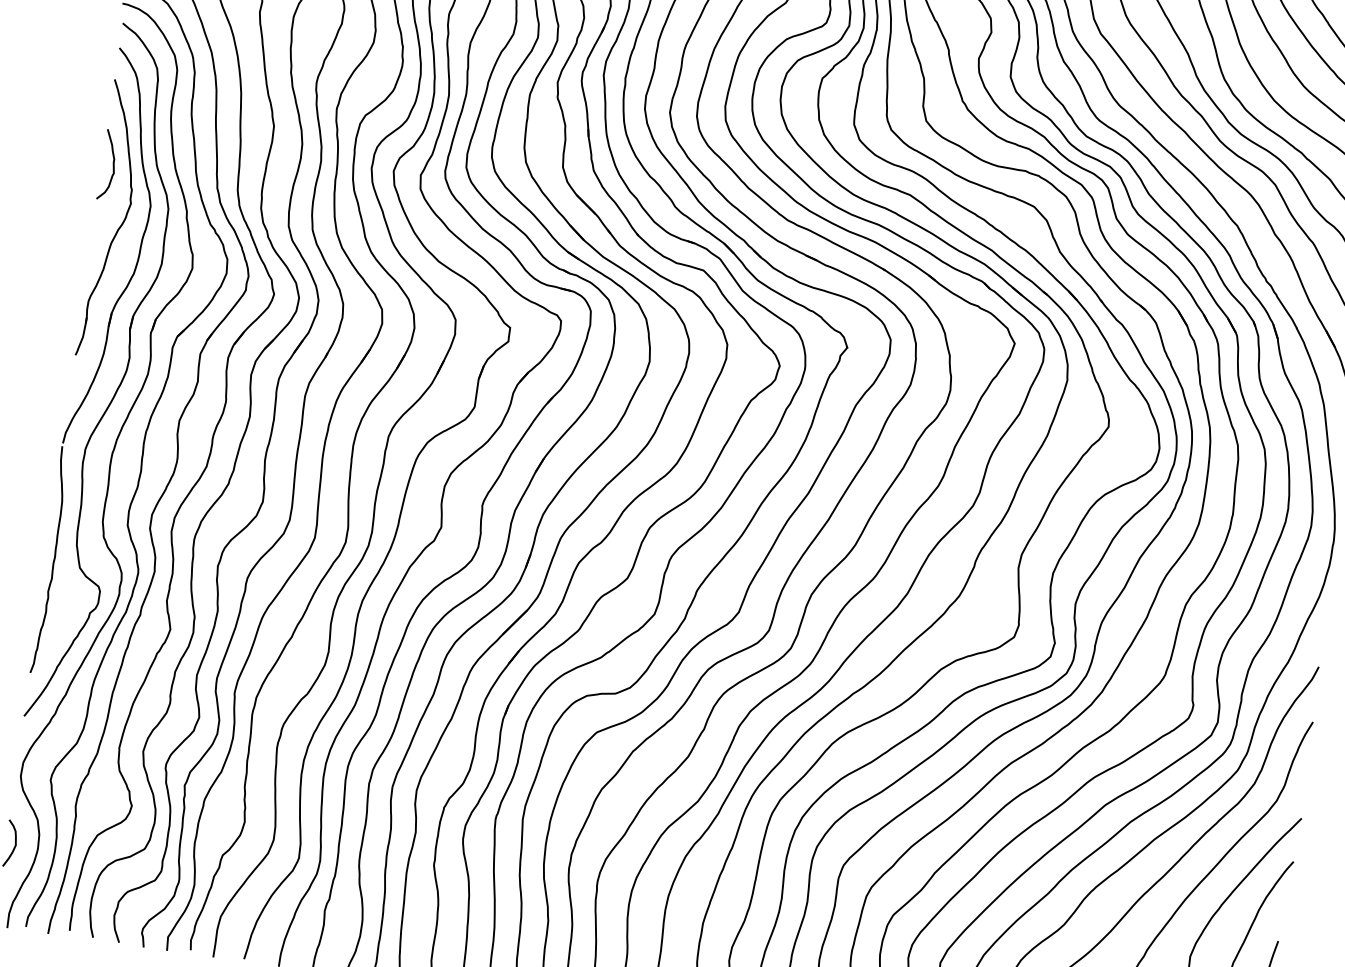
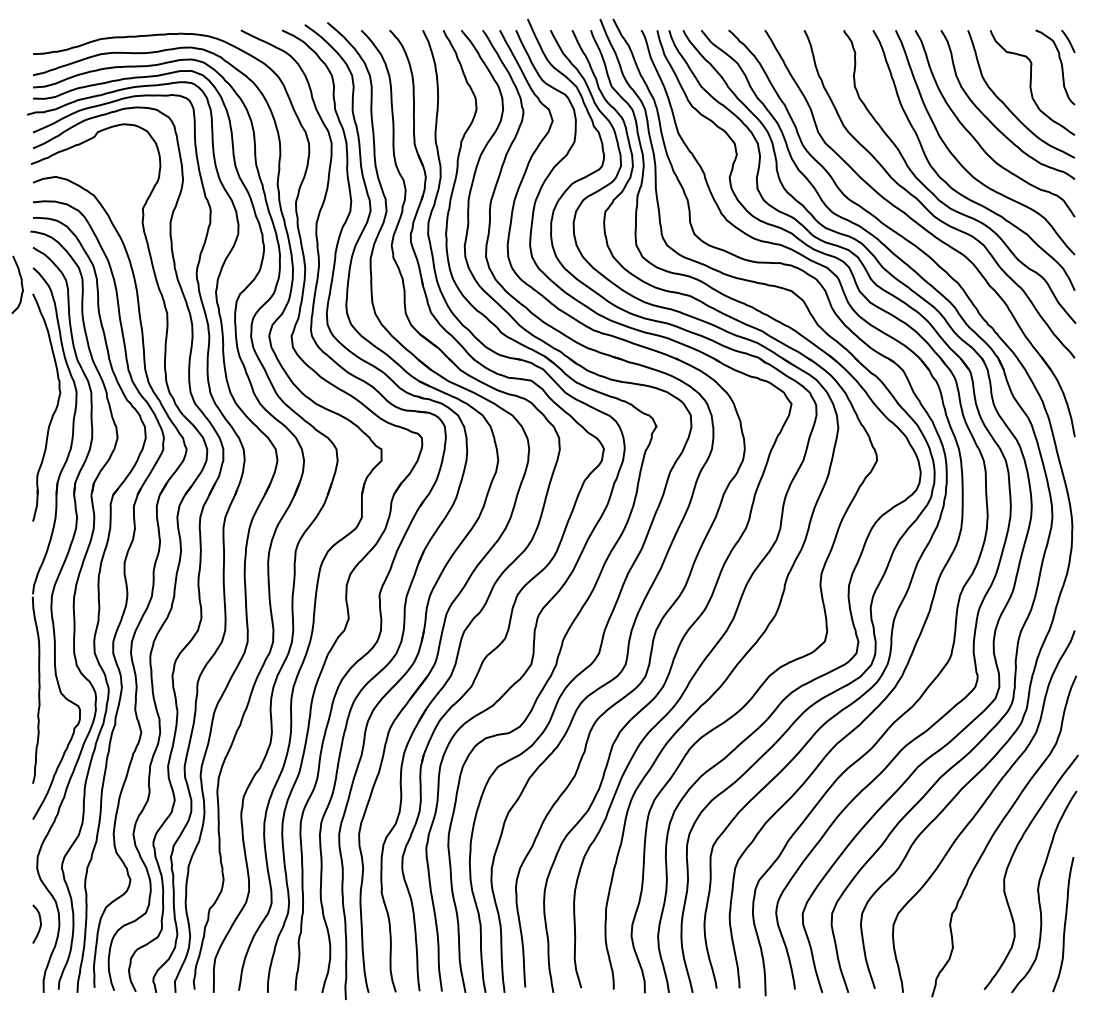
curve: (112, 162) -> (20, 282), moved

